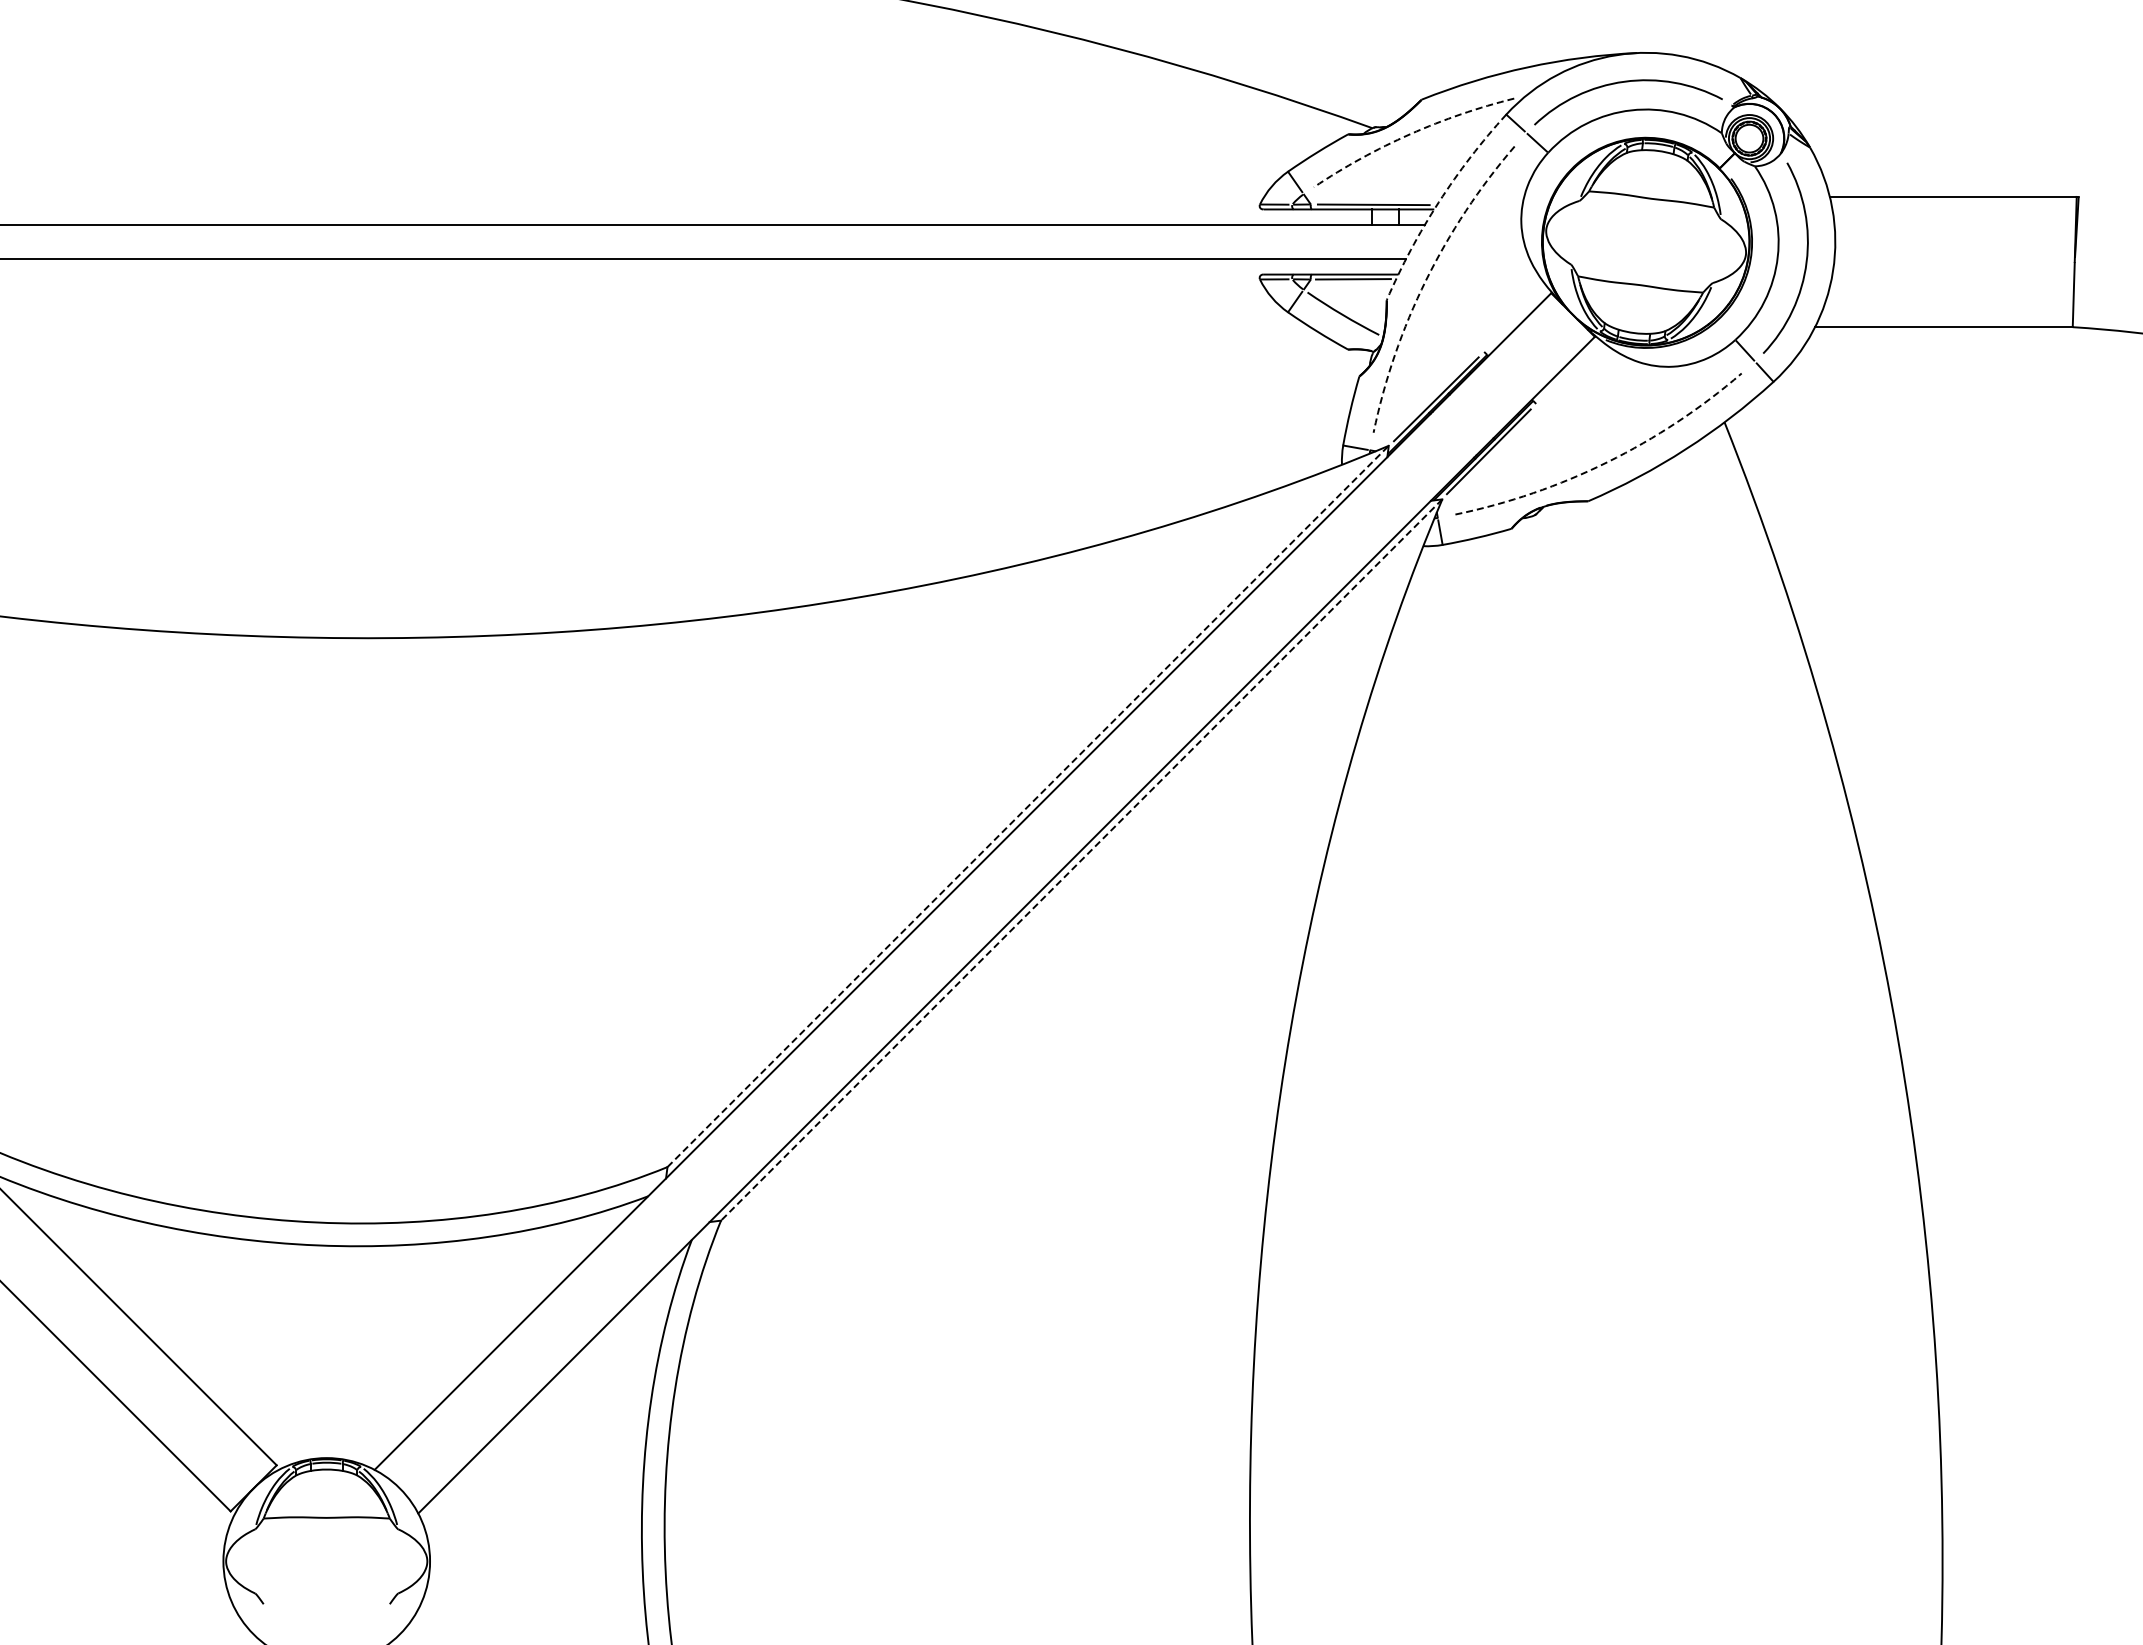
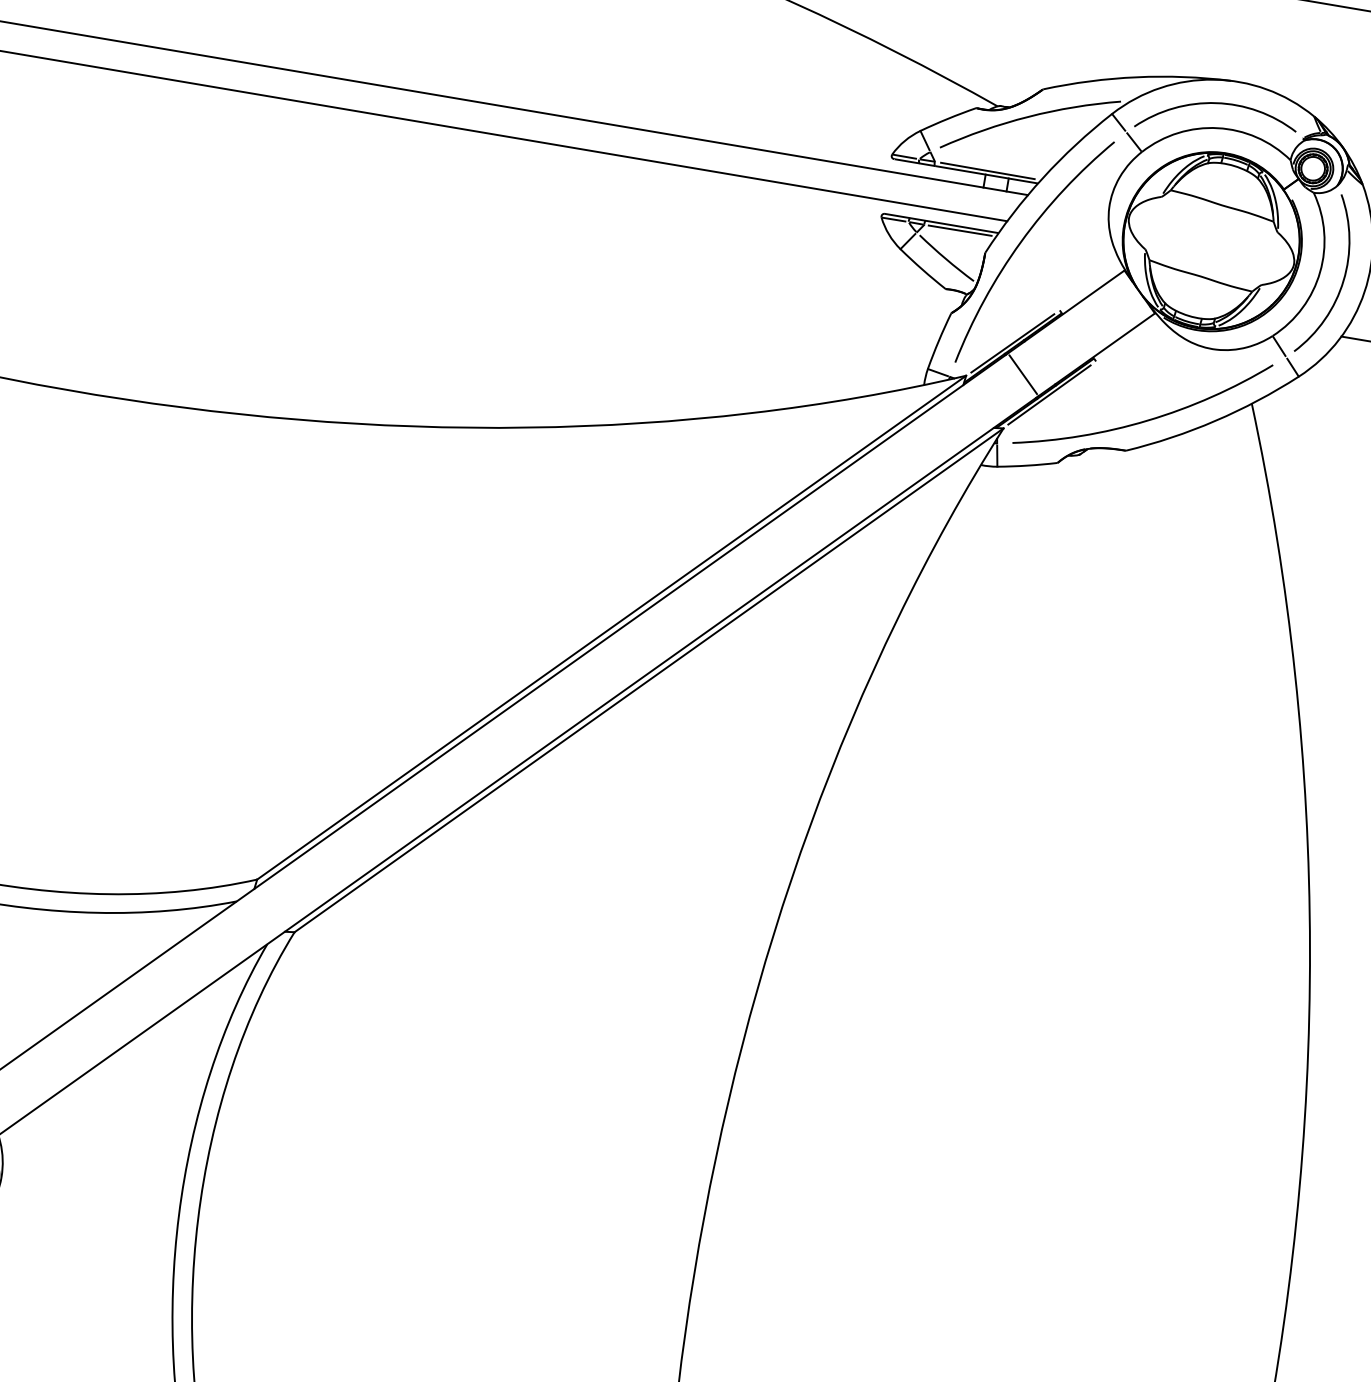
arc: (1410, 134) -> (1028, 117), dashed -> solid
arc: (1438, 202) -> (1042, 178), dashed -> solid
arc: (1425, 280) -> (1020, 241), dashed -> solid
line: (1454, 433) -> (1023, 374), added
arc: (1607, 462) -> (1147, 420), dashed -> solid
line: (1028, 806) -> (611, 627), dashed -> solid
line: (1081, 860) -> (648, 680), dashed -> solid

